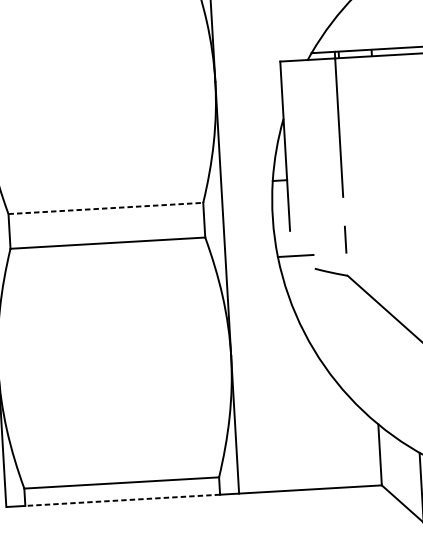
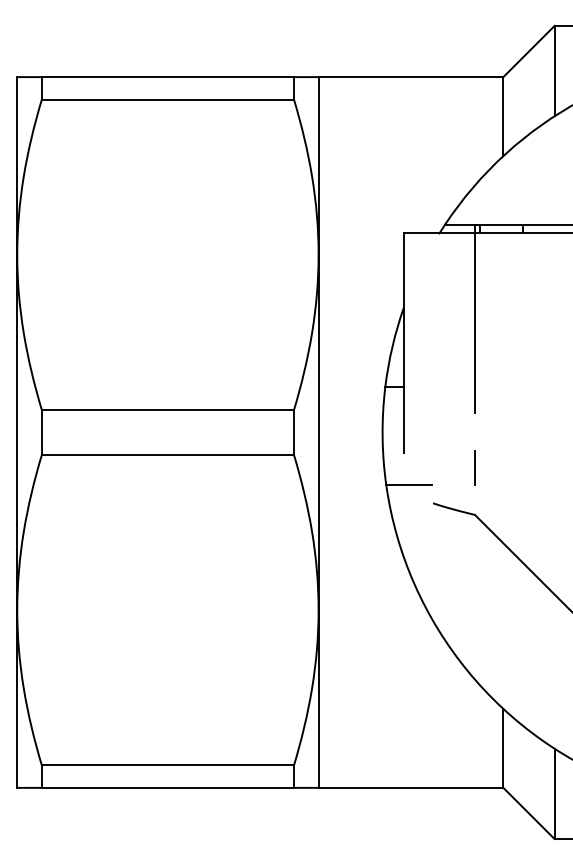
line: (106, 208) -> (168, 410), dashed -> solid
line: (122, 500) -> (167, 787), dashed -> solid

